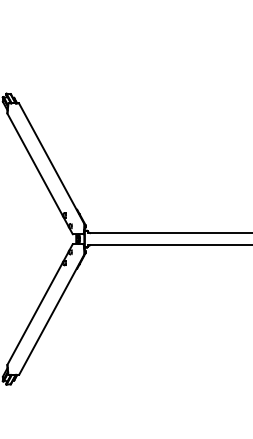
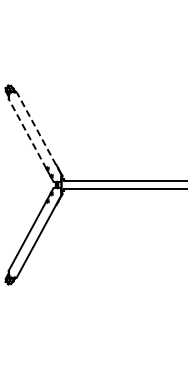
line: (52, 163) -> (39, 133), solid -> dashed
line: (34, 165) -> (27, 134), solid -> dashed

